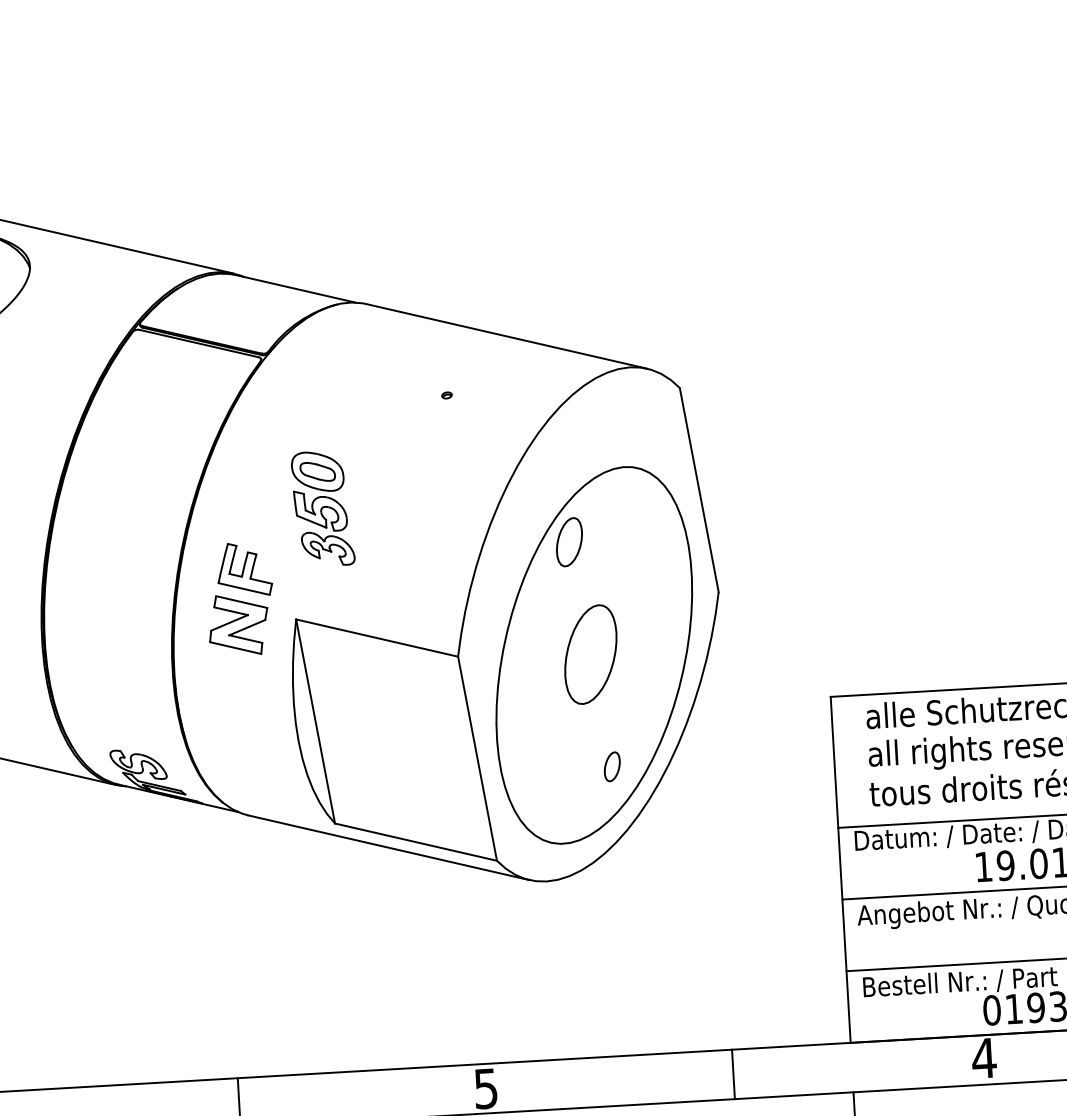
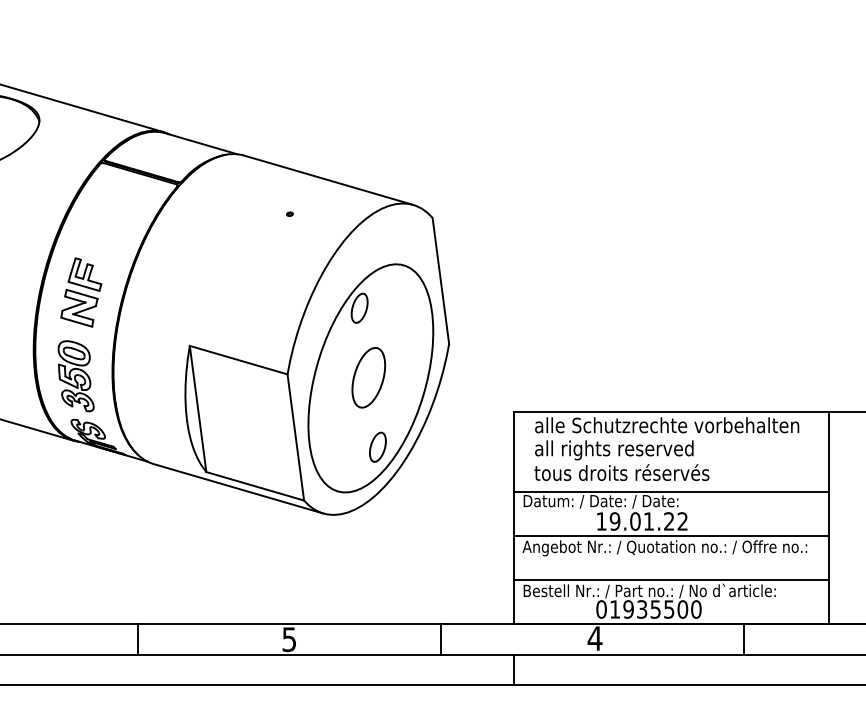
part: (322, 509) -> (75, 376), moved
part: (240, 599) -> (81, 292), moved
part: (611, 765) -> (377, 446), size x1.67

